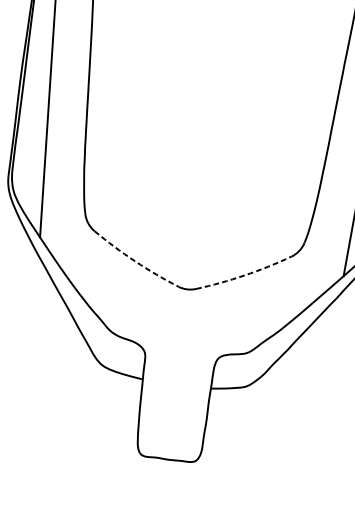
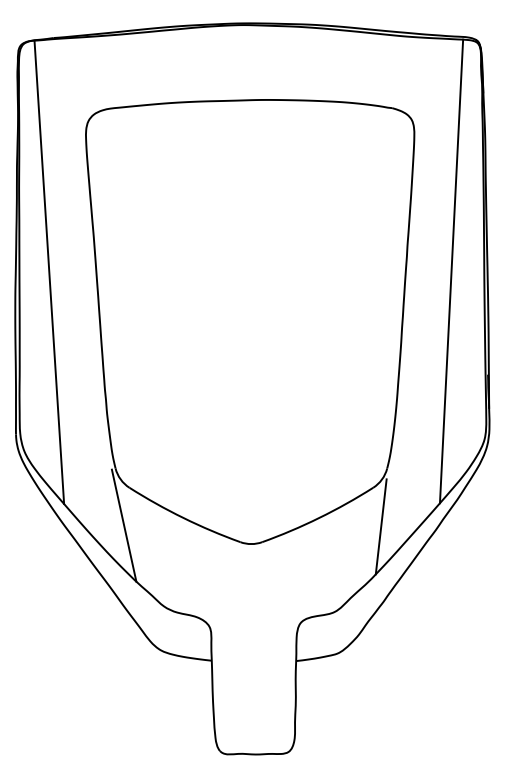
line: (85, 260) -> (123, 525), added
arc: (134, 261) -> (183, 518), dashed -> solid
arc: (244, 275) -> (319, 518), dashed -> solid
line: (293, 288) -> (380, 526), added

